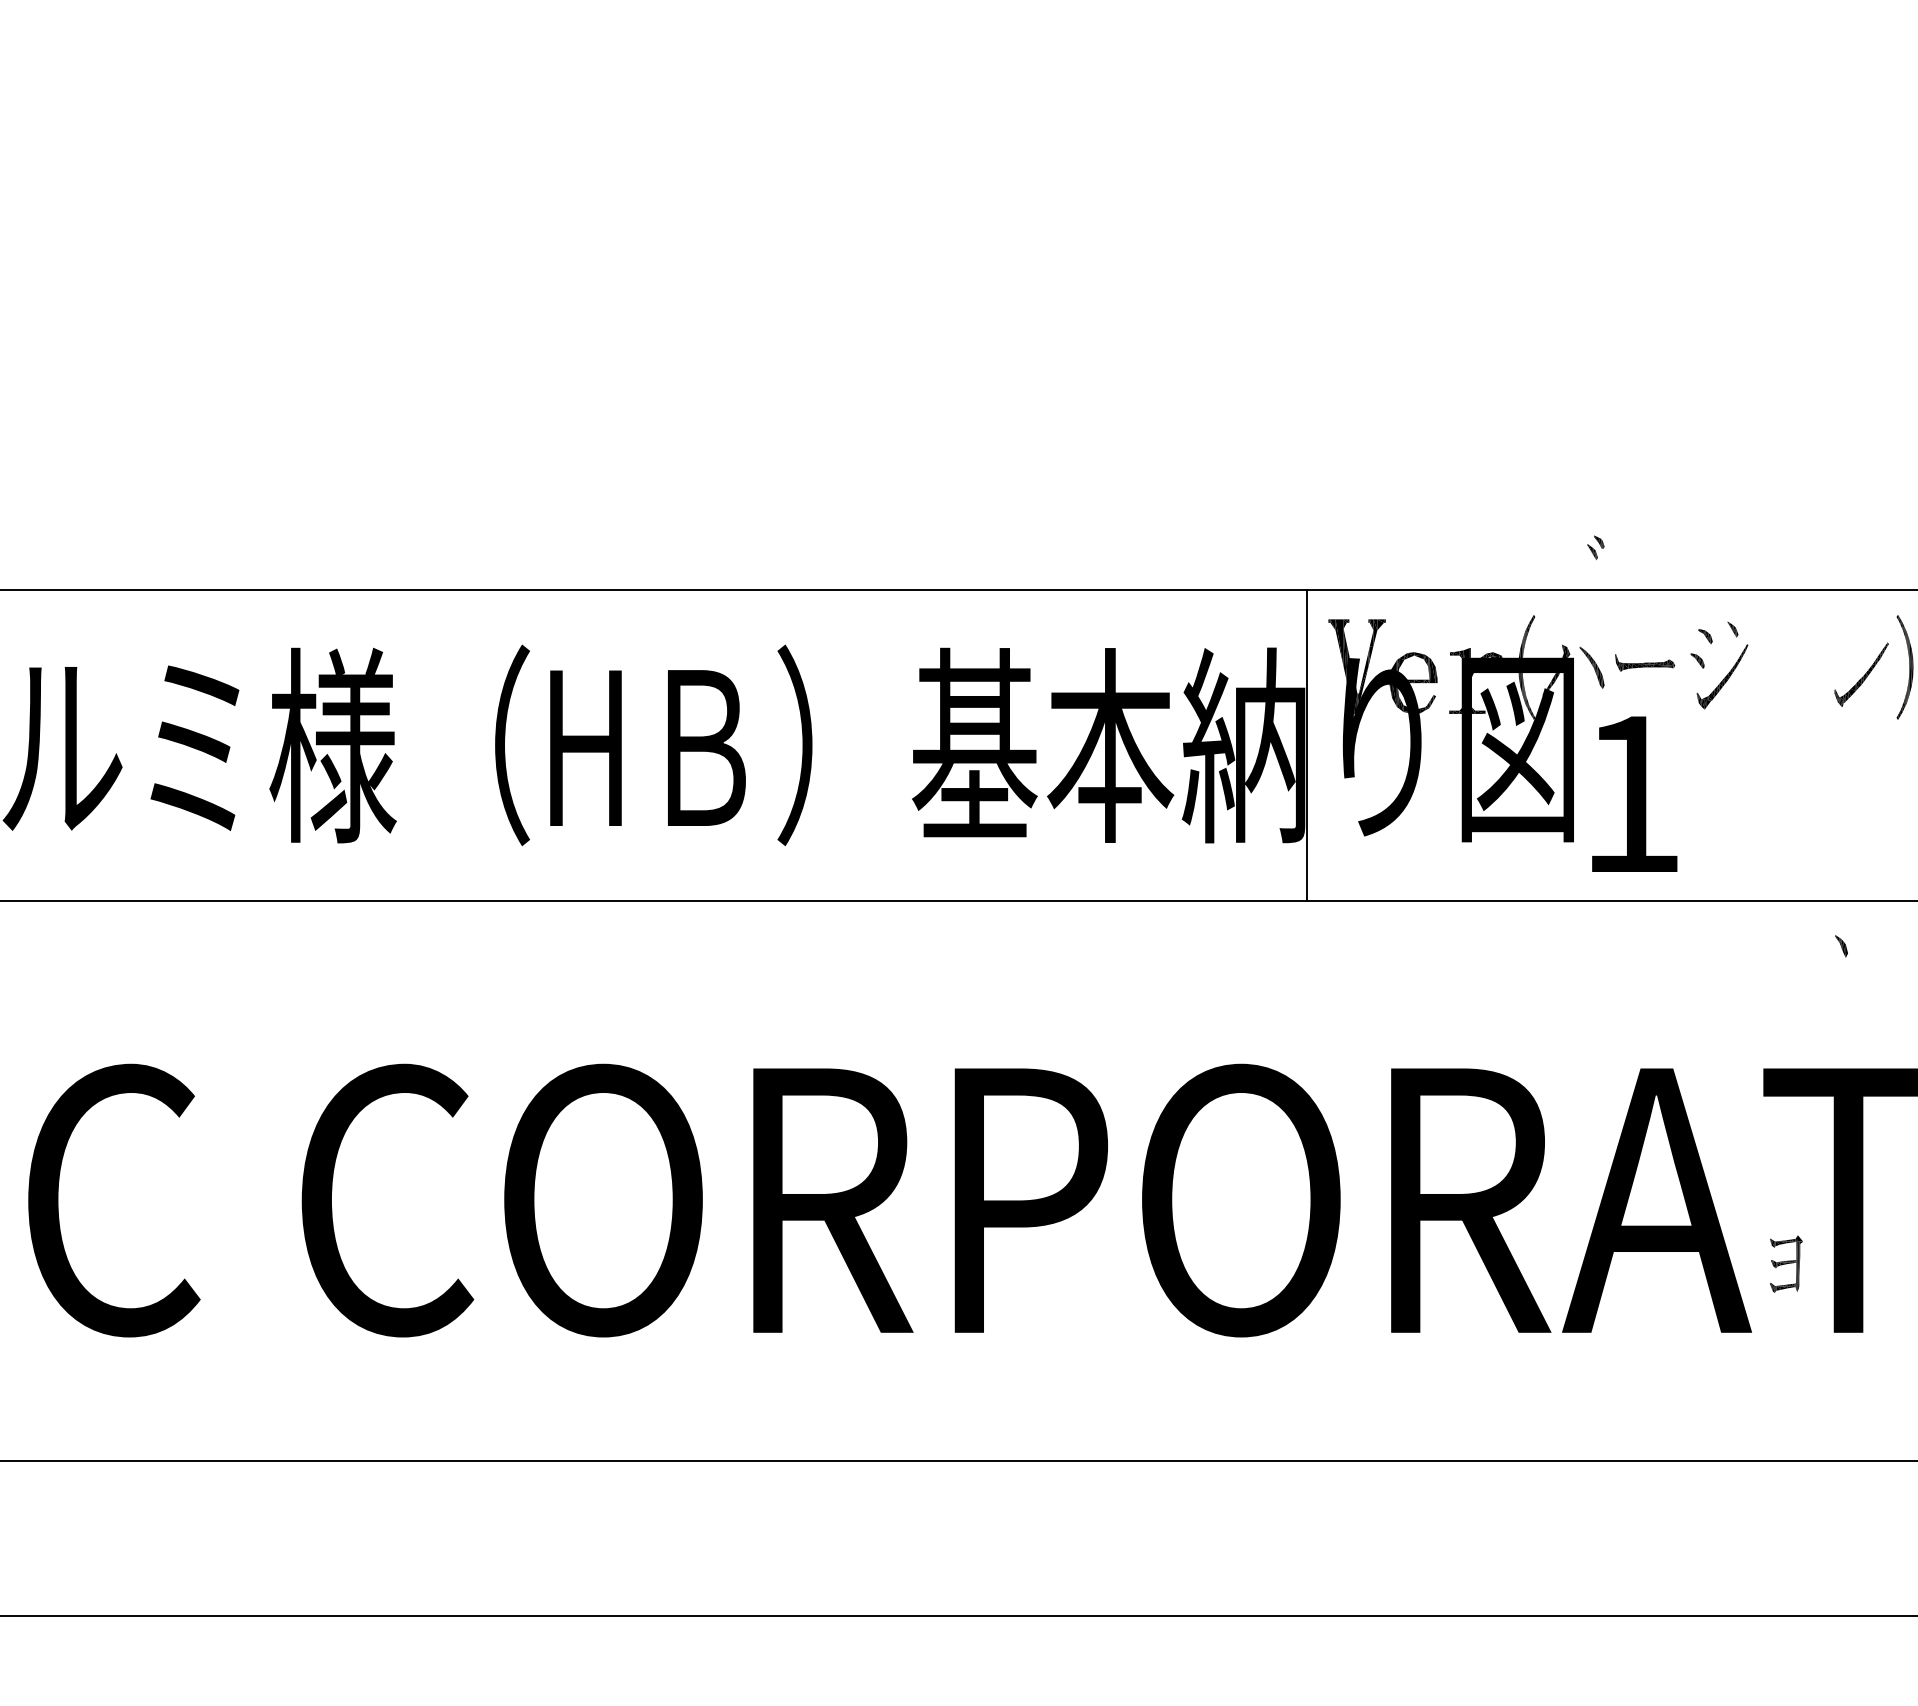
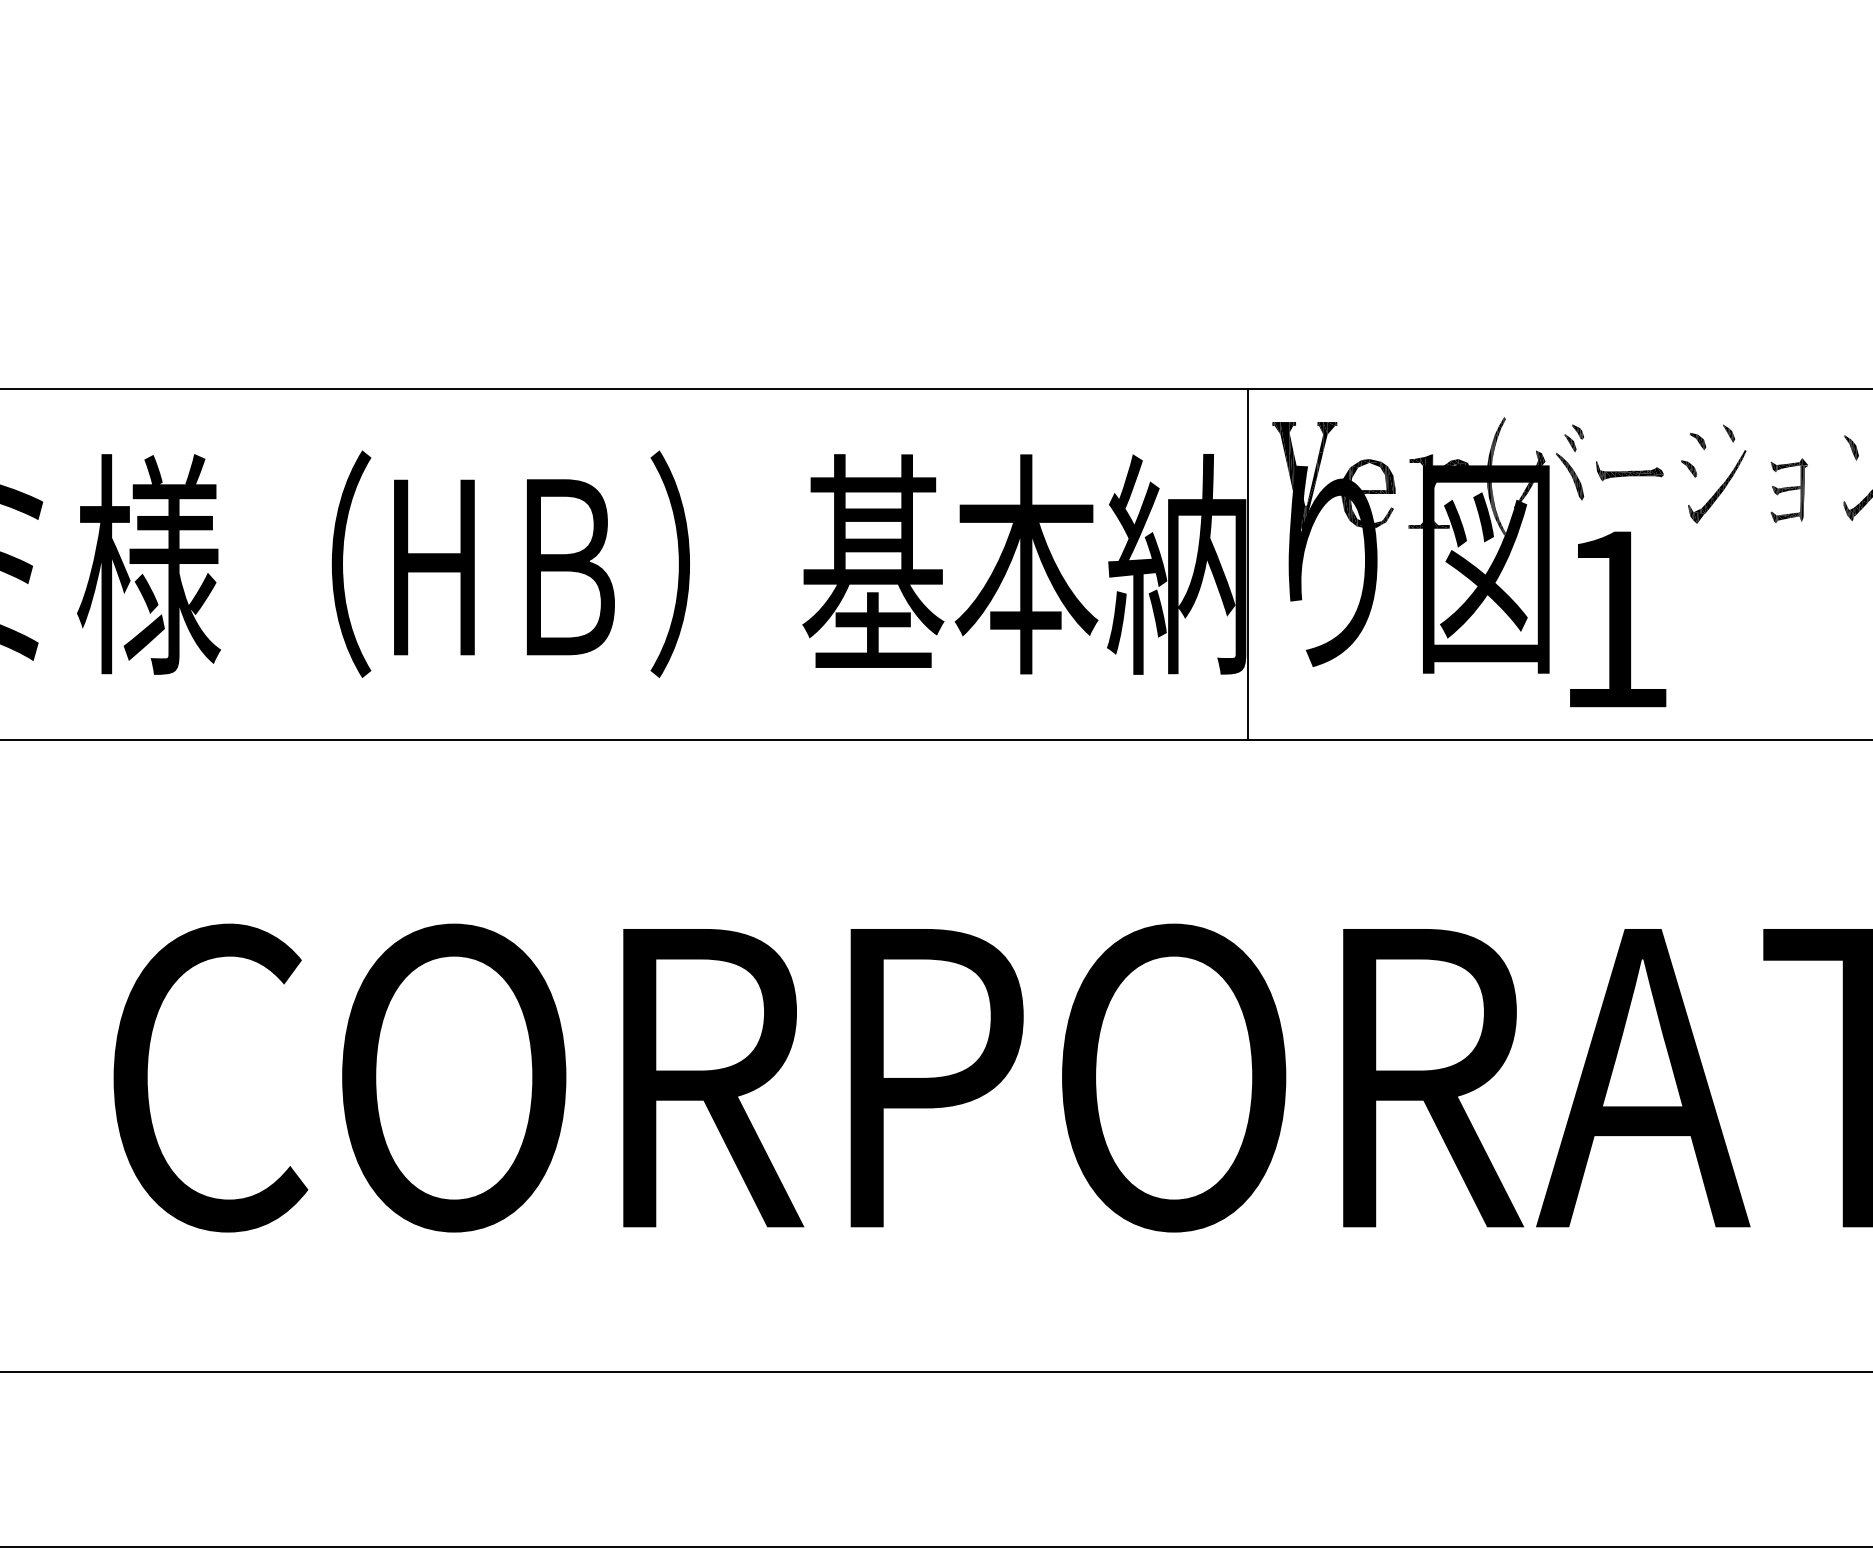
part: (1595, 547) -> (1573, 437), moved
part: (1841, 946) -> (1851, 448), moved
part: (1786, 1263) -> (1789, 489), moved

